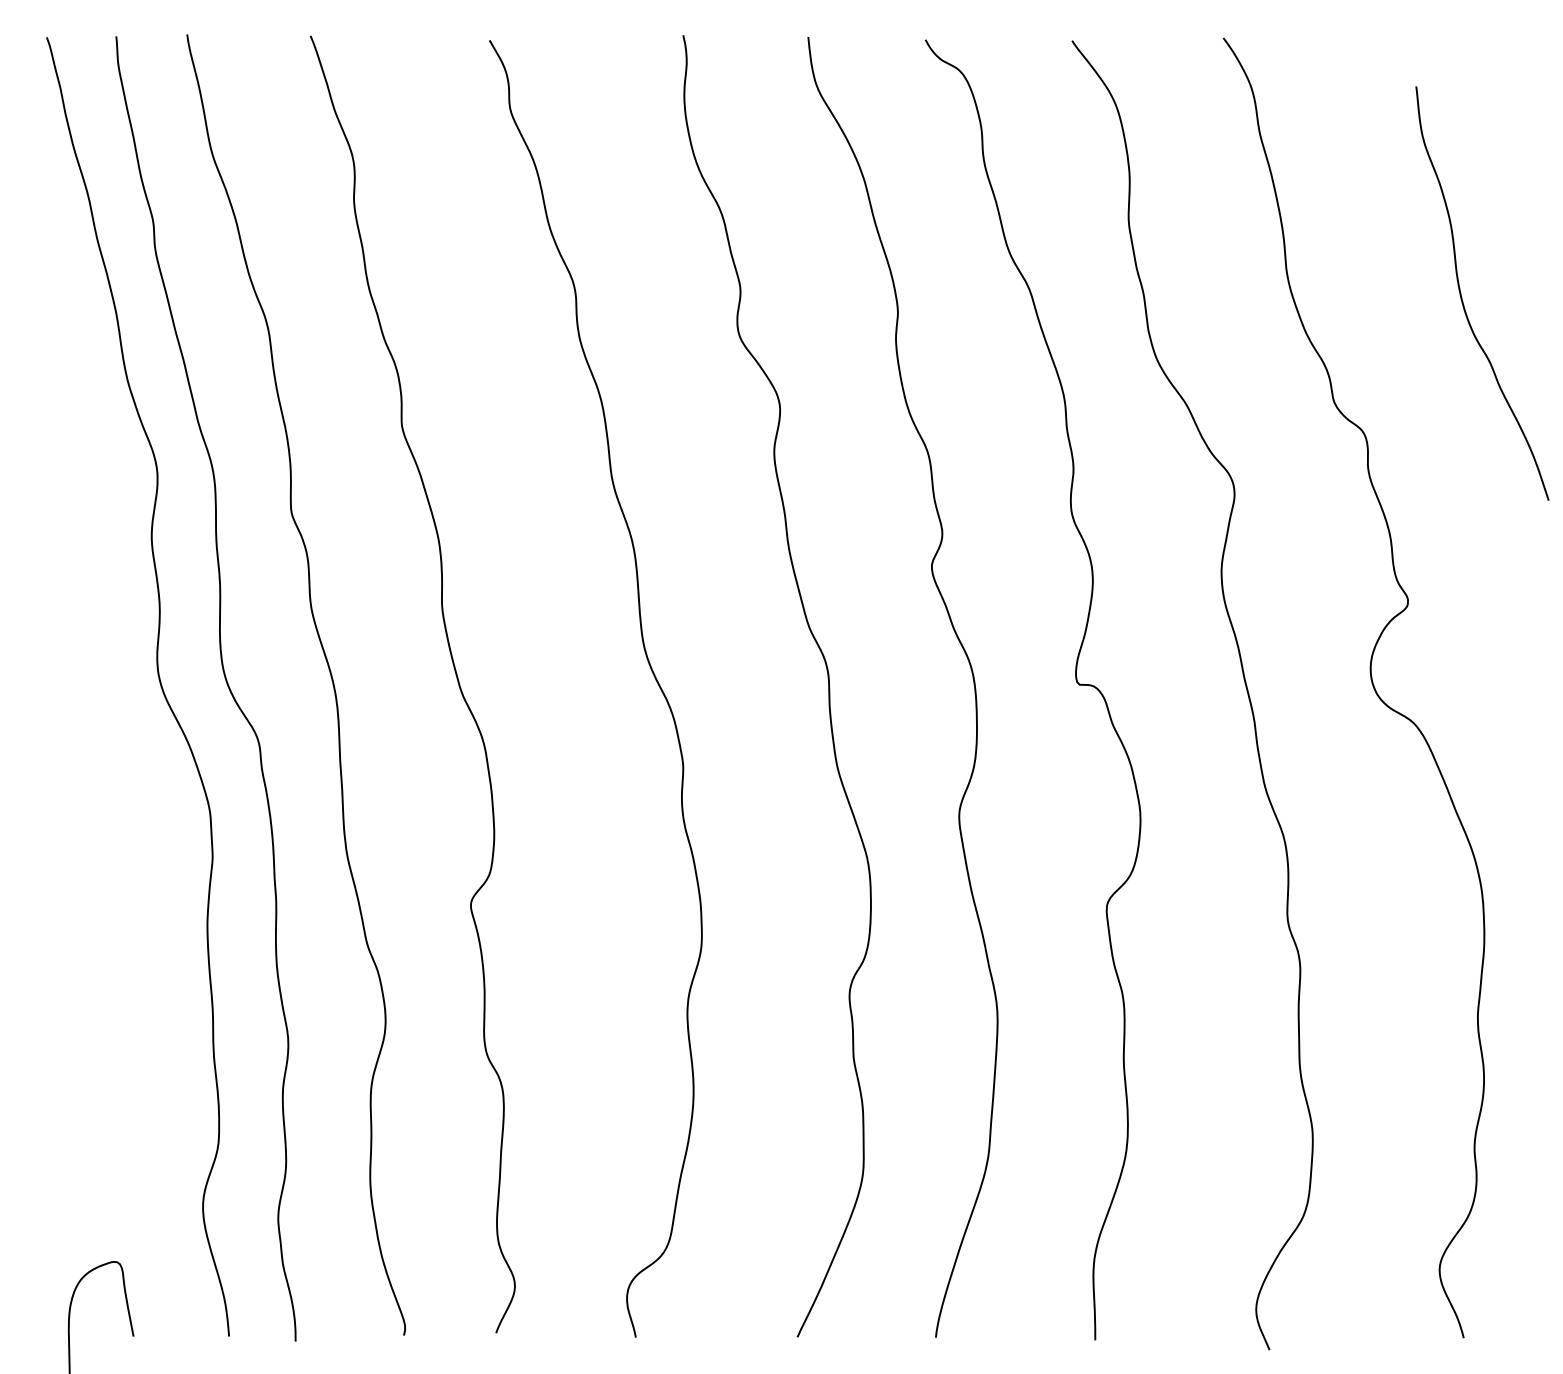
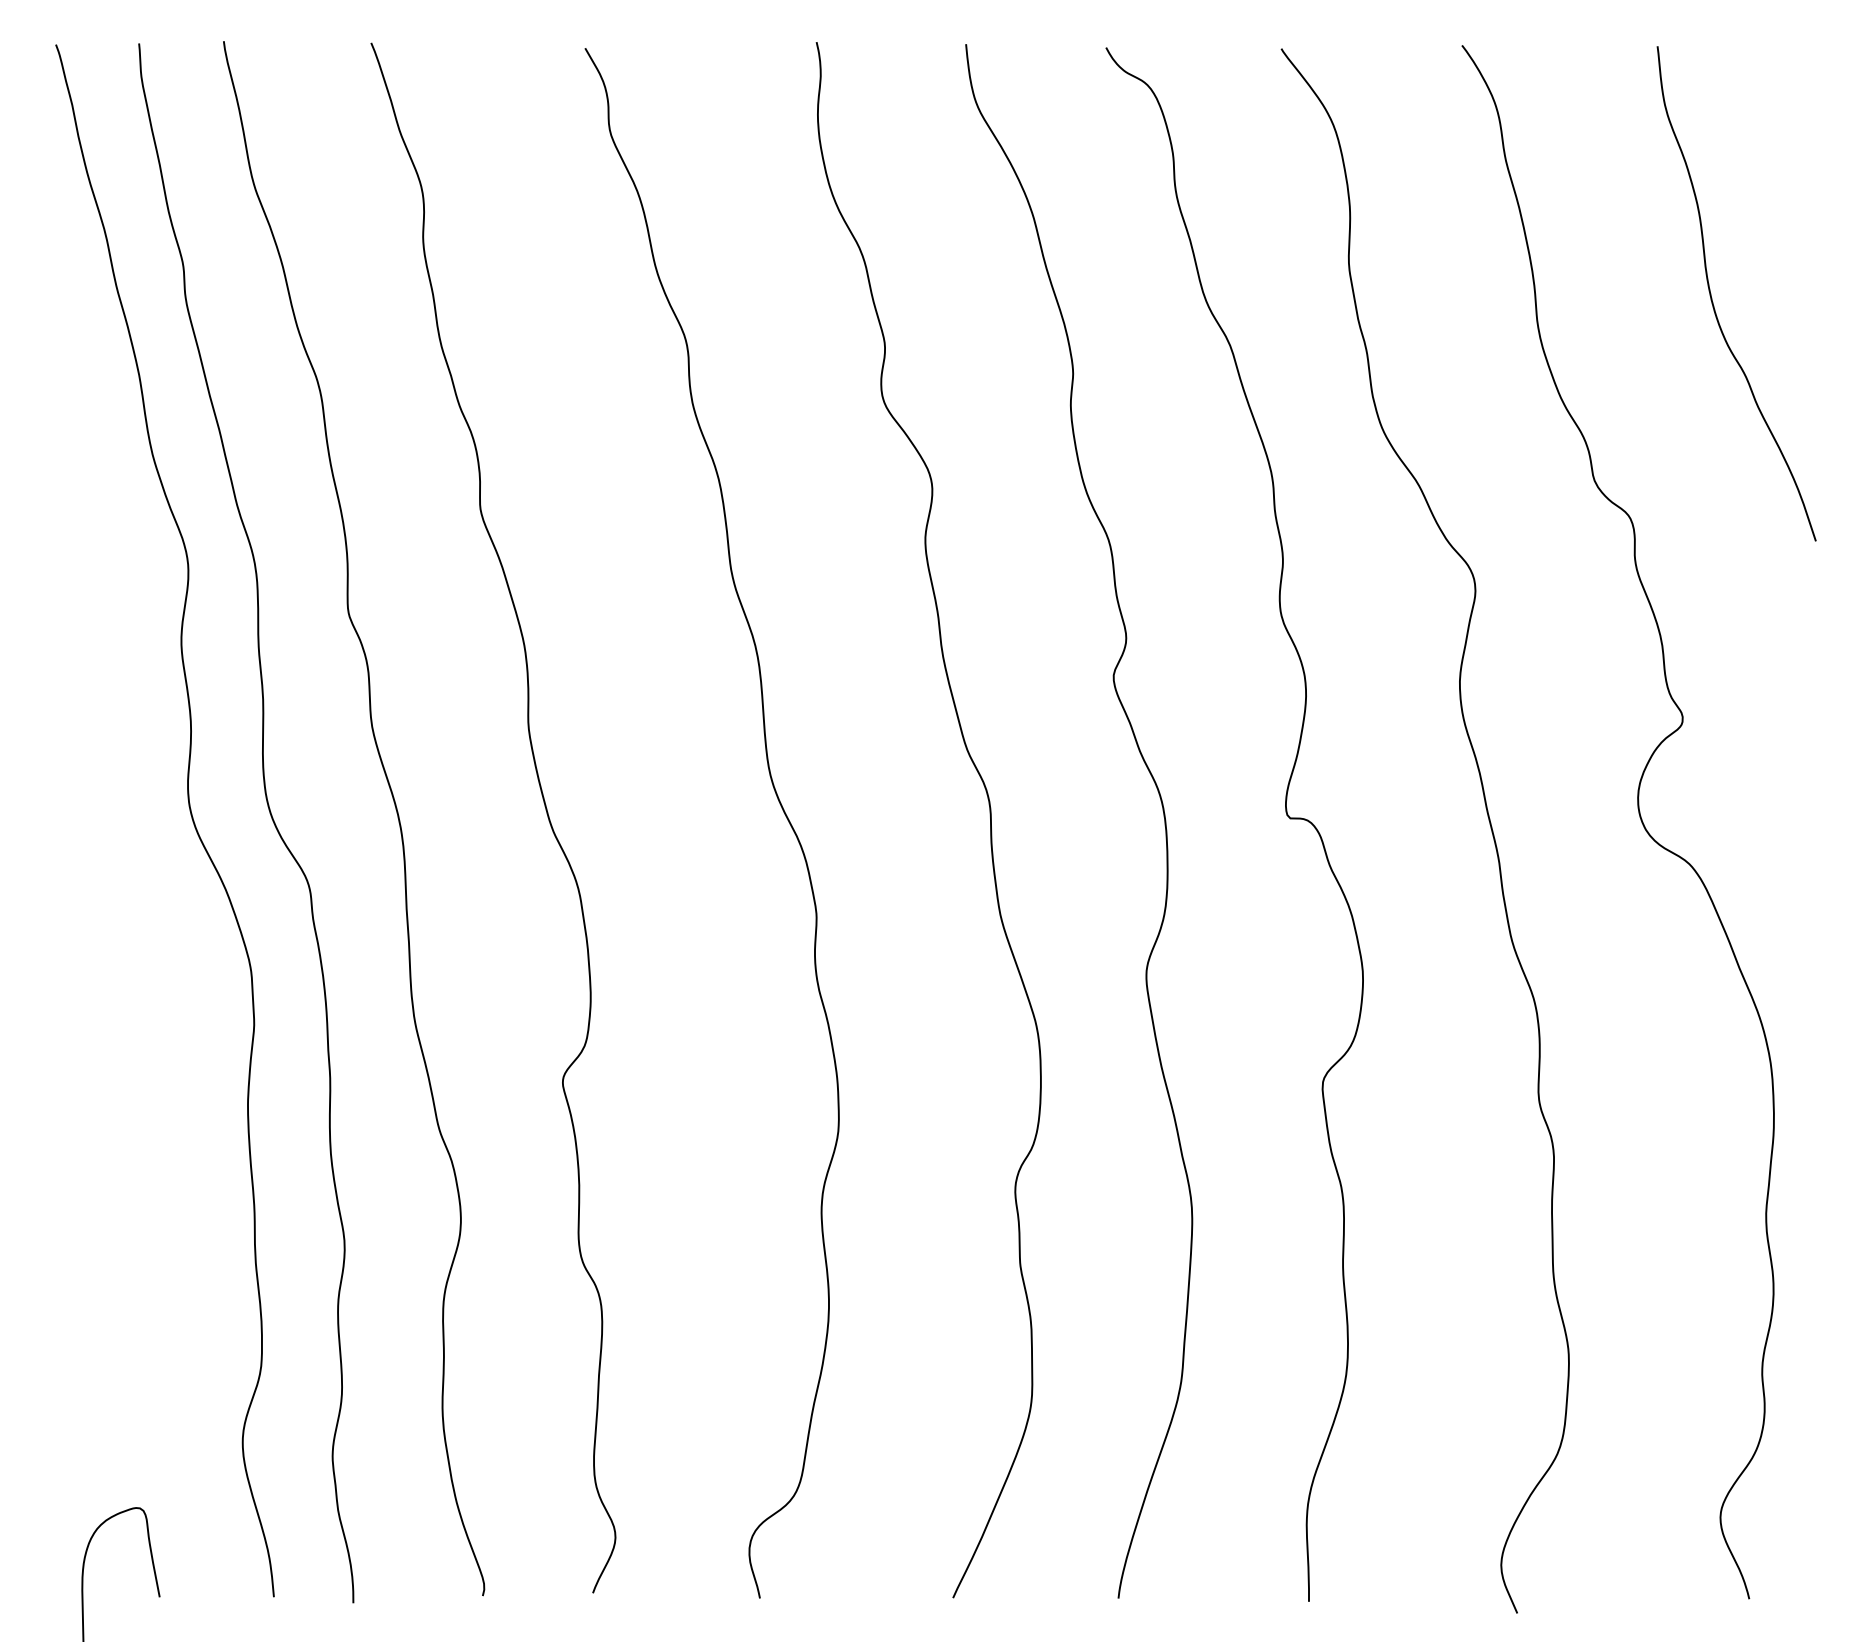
curve: (1462, 297) -> (1712, 298), moved

